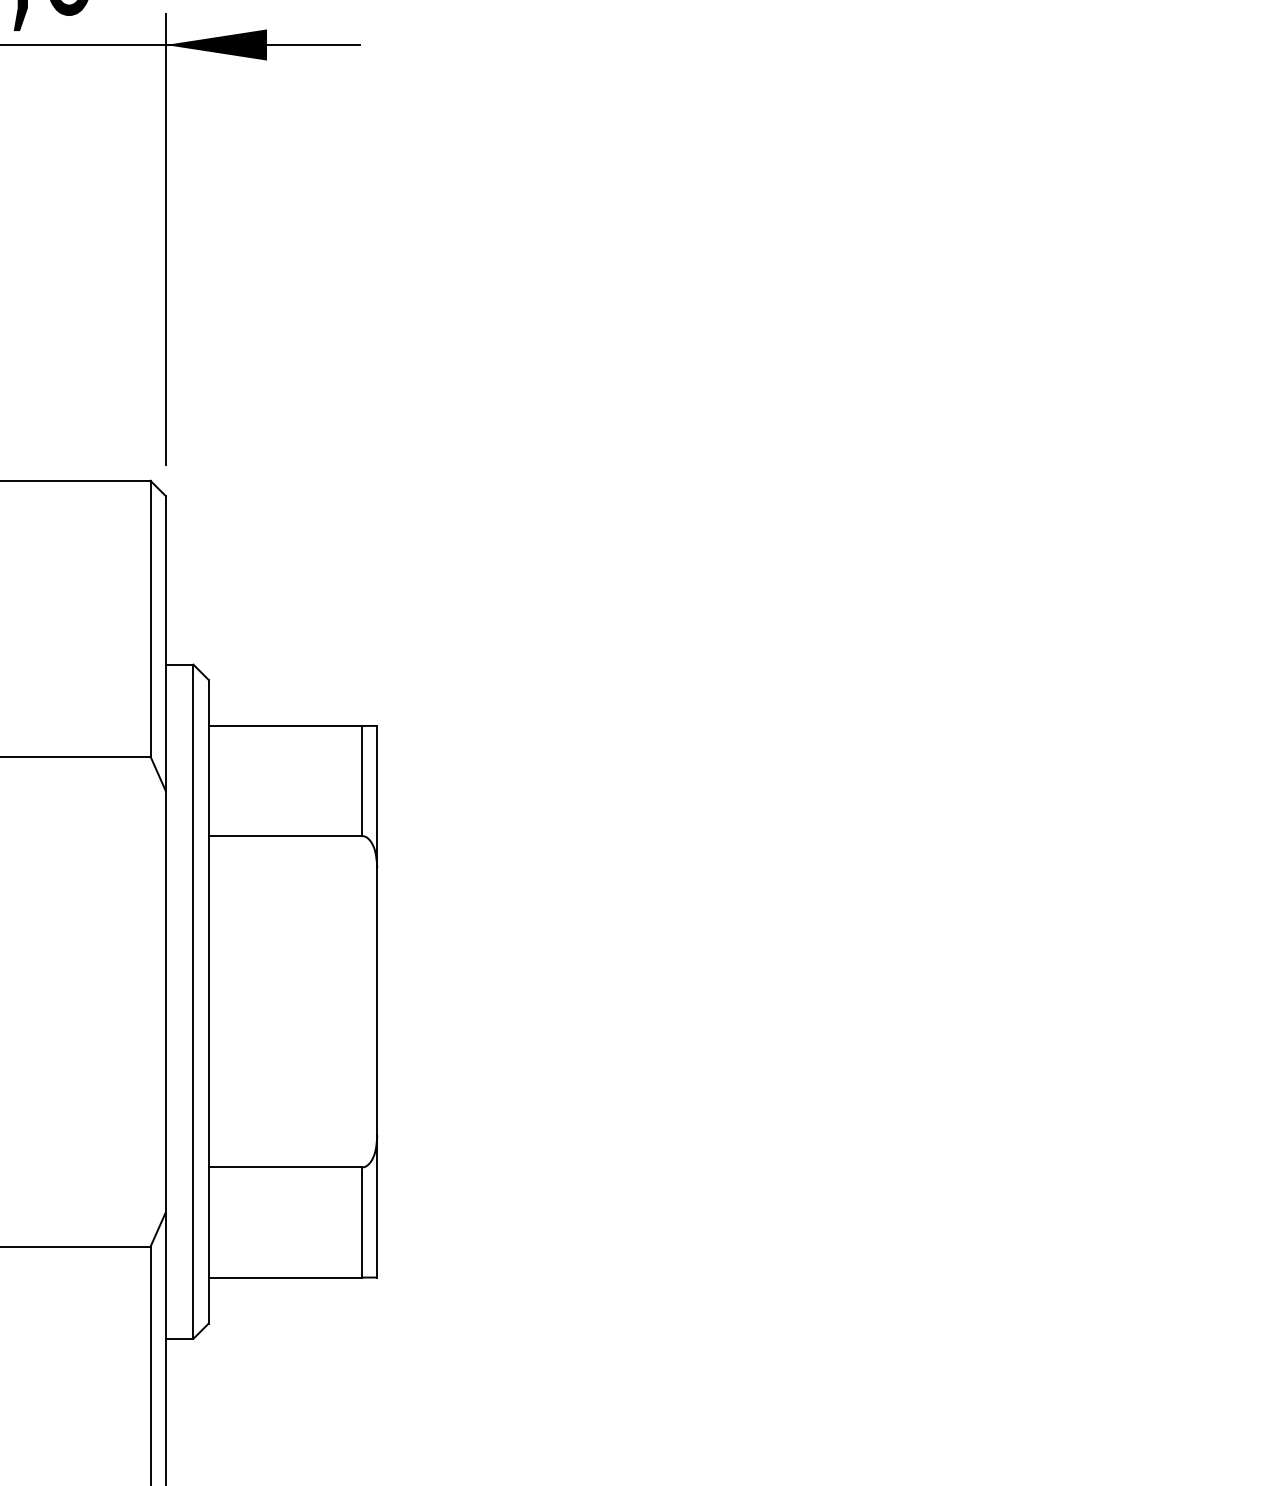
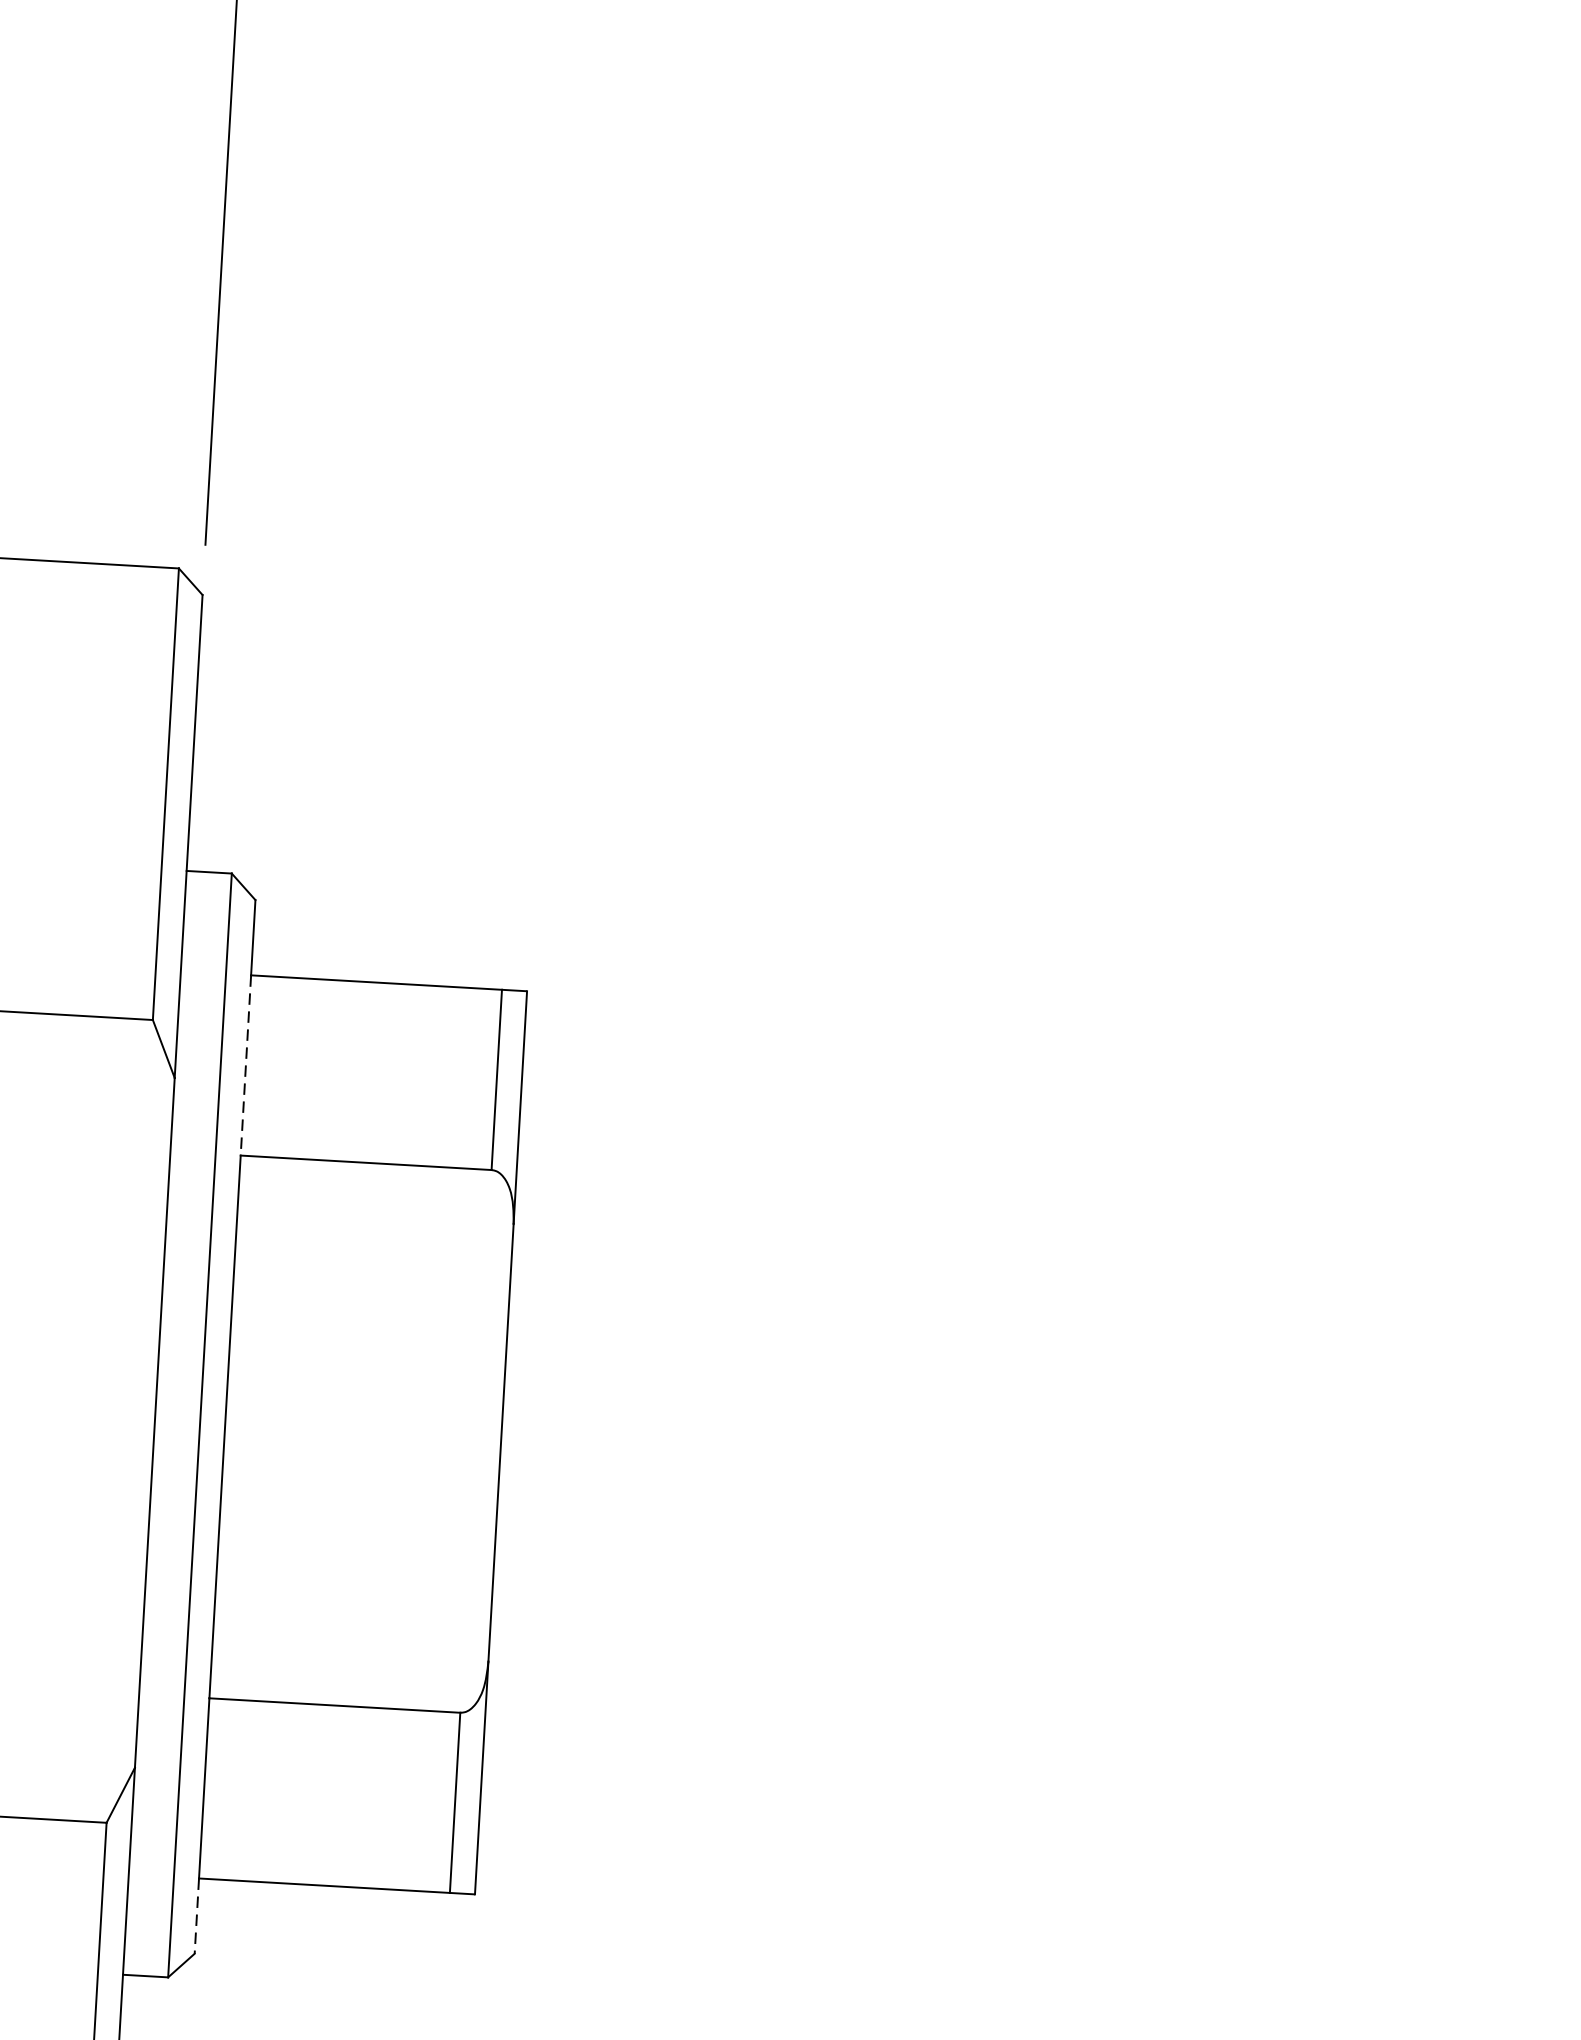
line: (208, 781) -> (245, 1066), solid -> dashed
line: (208, 1300) -> (196, 1916), solid -> dashed

